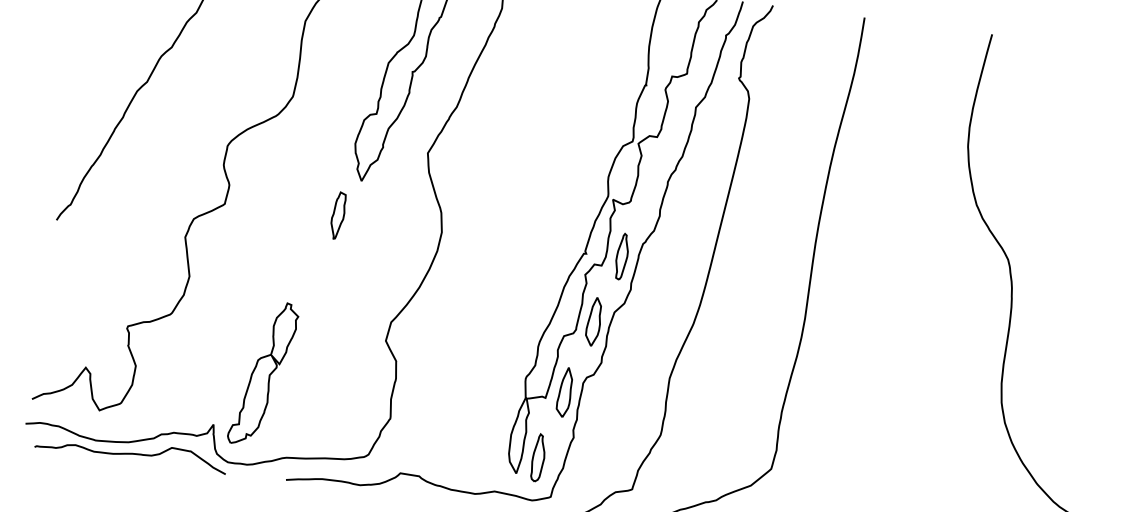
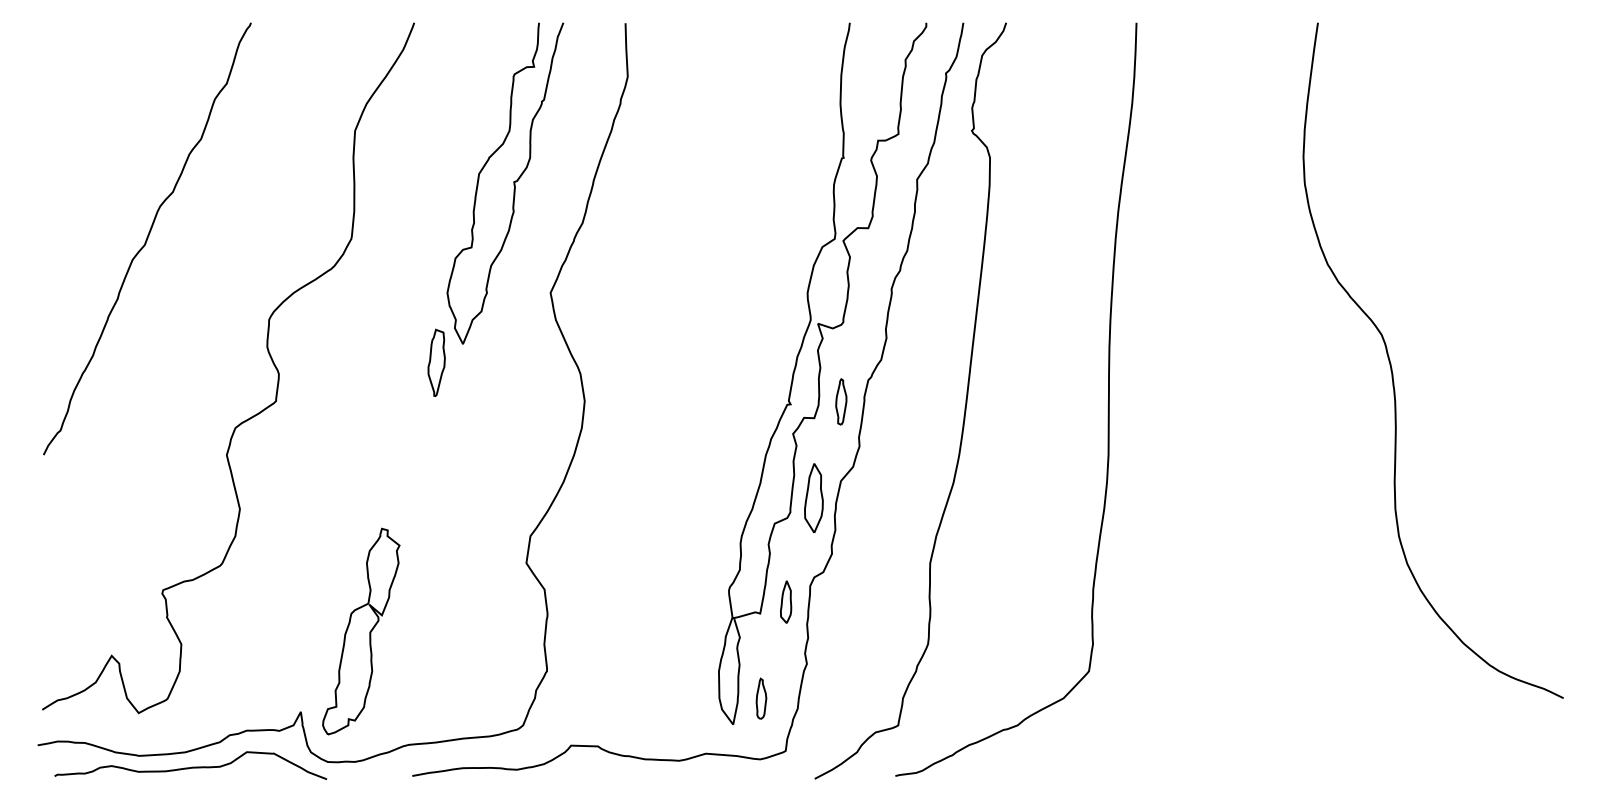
part: (338, 215) -> (436, 362), moved
part: (622, 256) -> (841, 401), size x0.7
part: (564, 391) -> (785, 601), size x0.6
part: (538, 457) -> (761, 698), size x0.6

